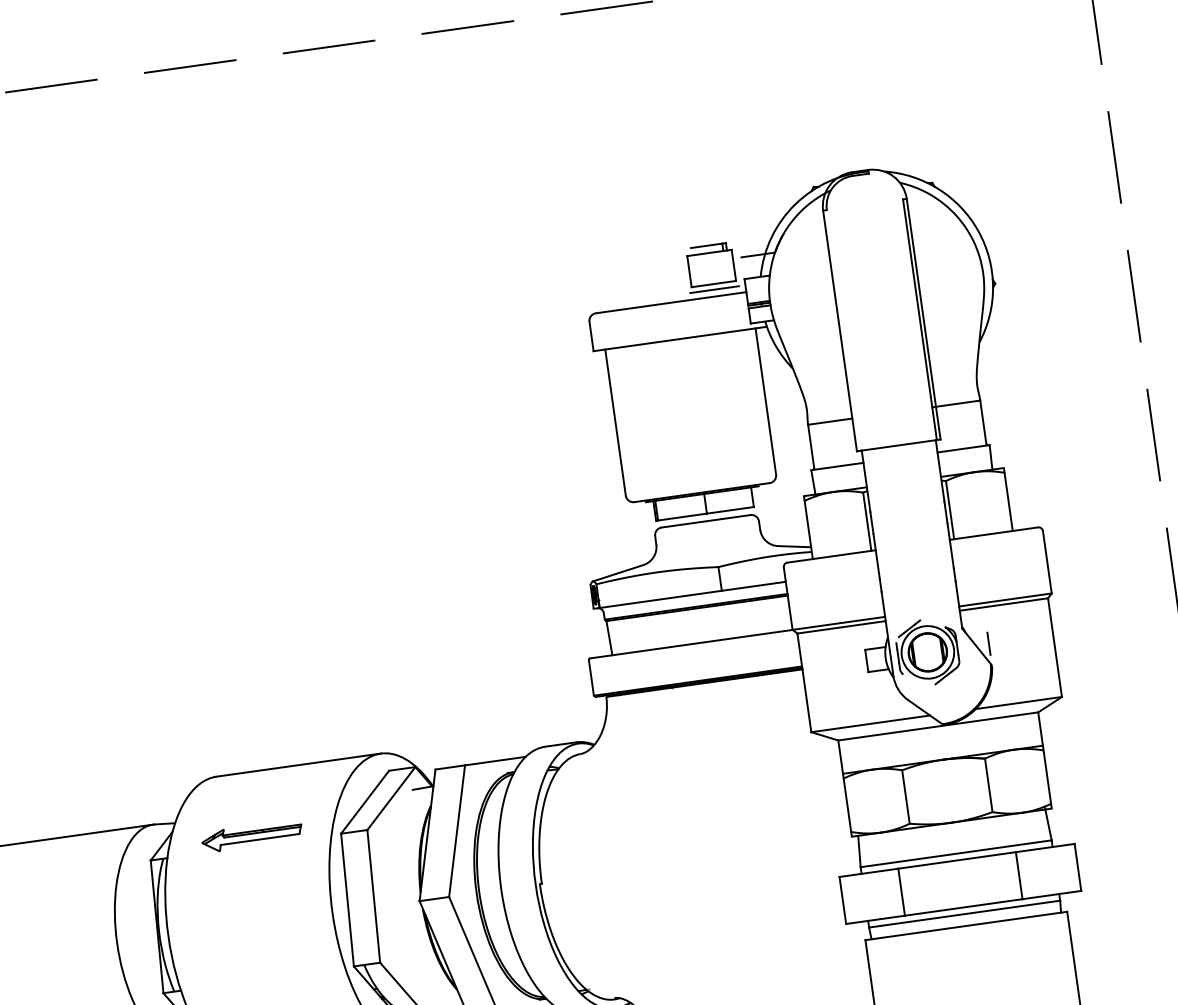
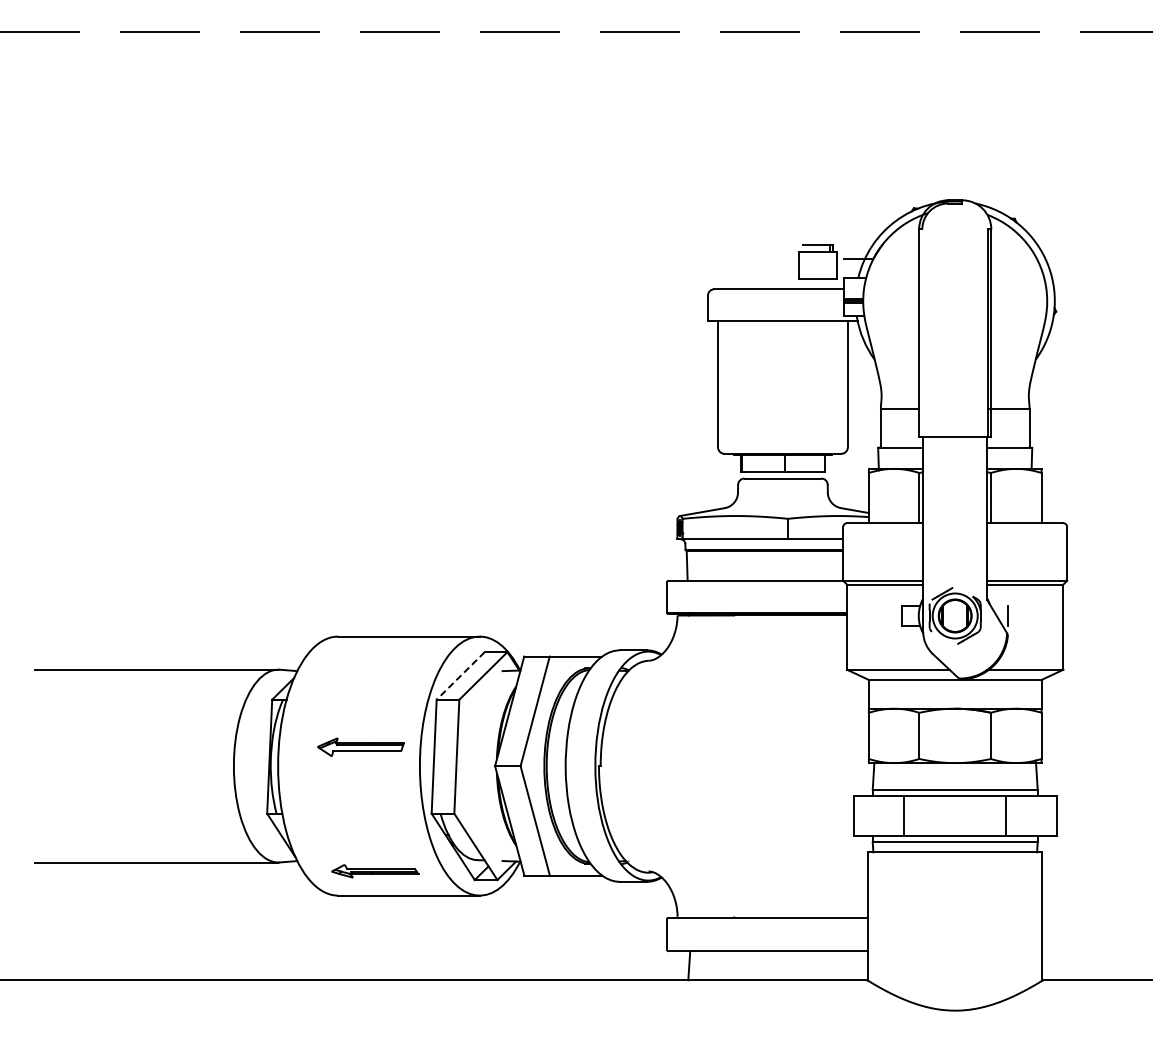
line: (714, 289) -> (817, 283), removed
line: (364, 801) -> (460, 675), solid -> dashed
part: (251, 835) -> (360, 746), moved

